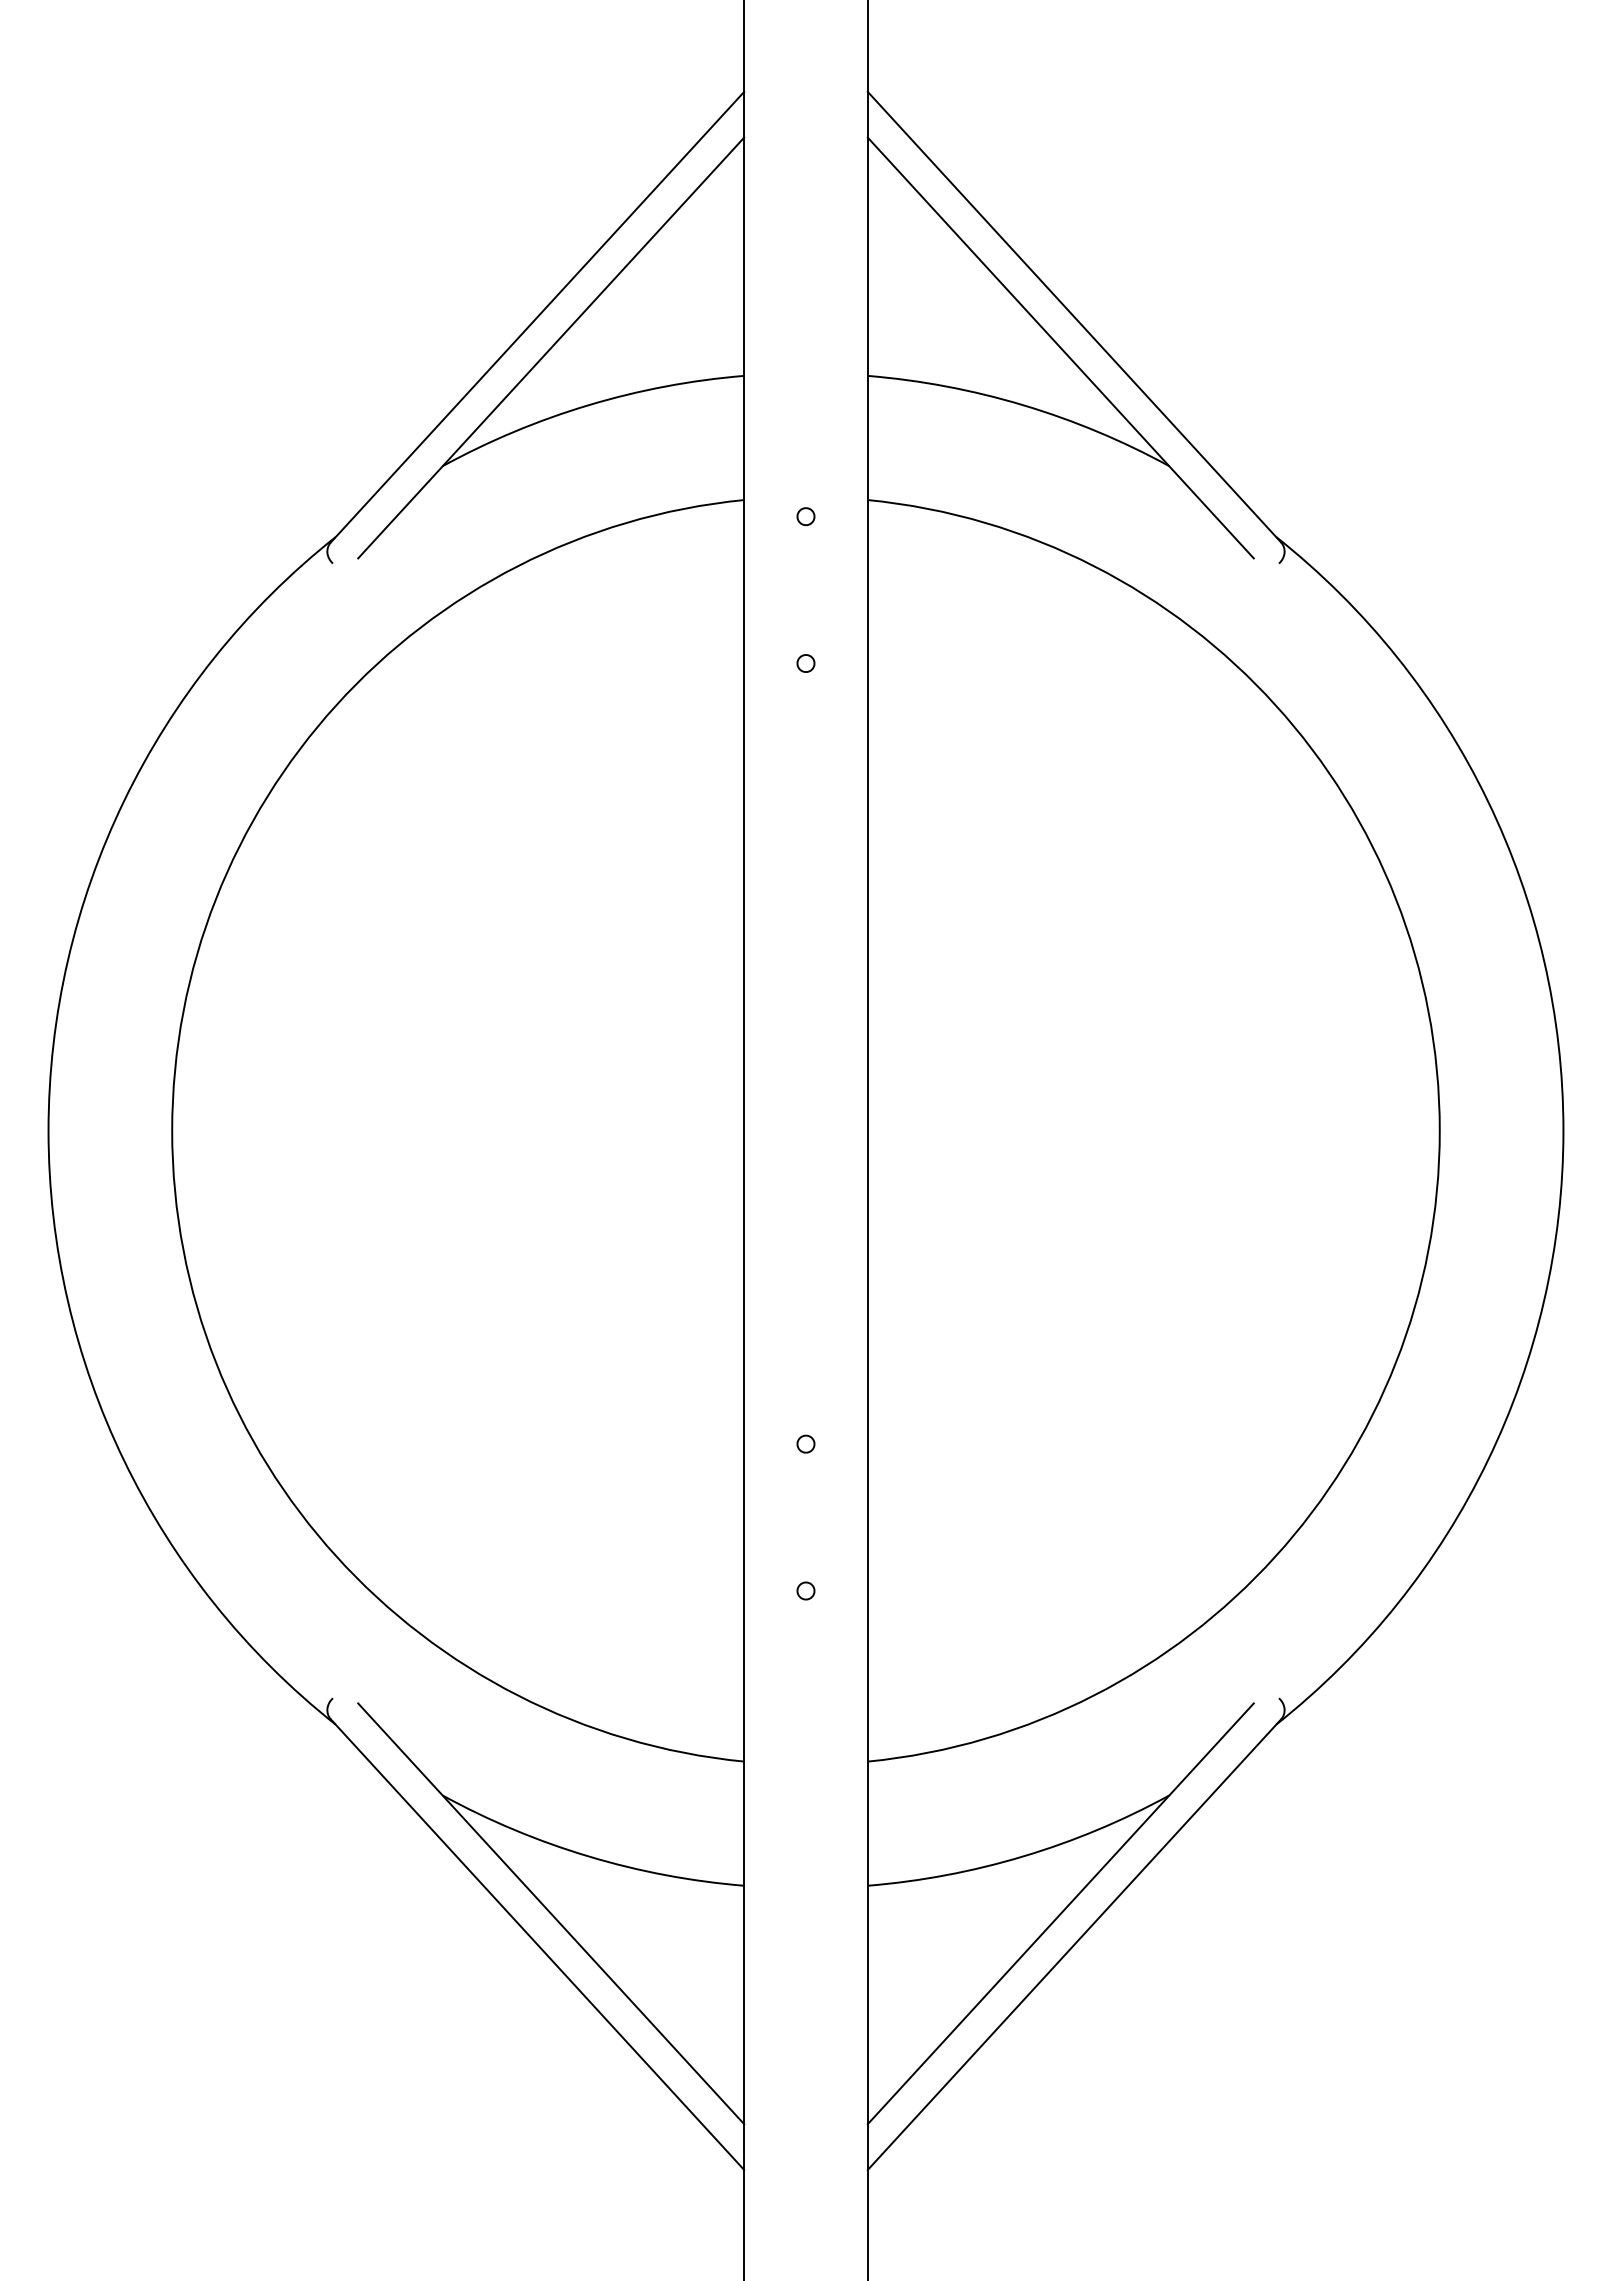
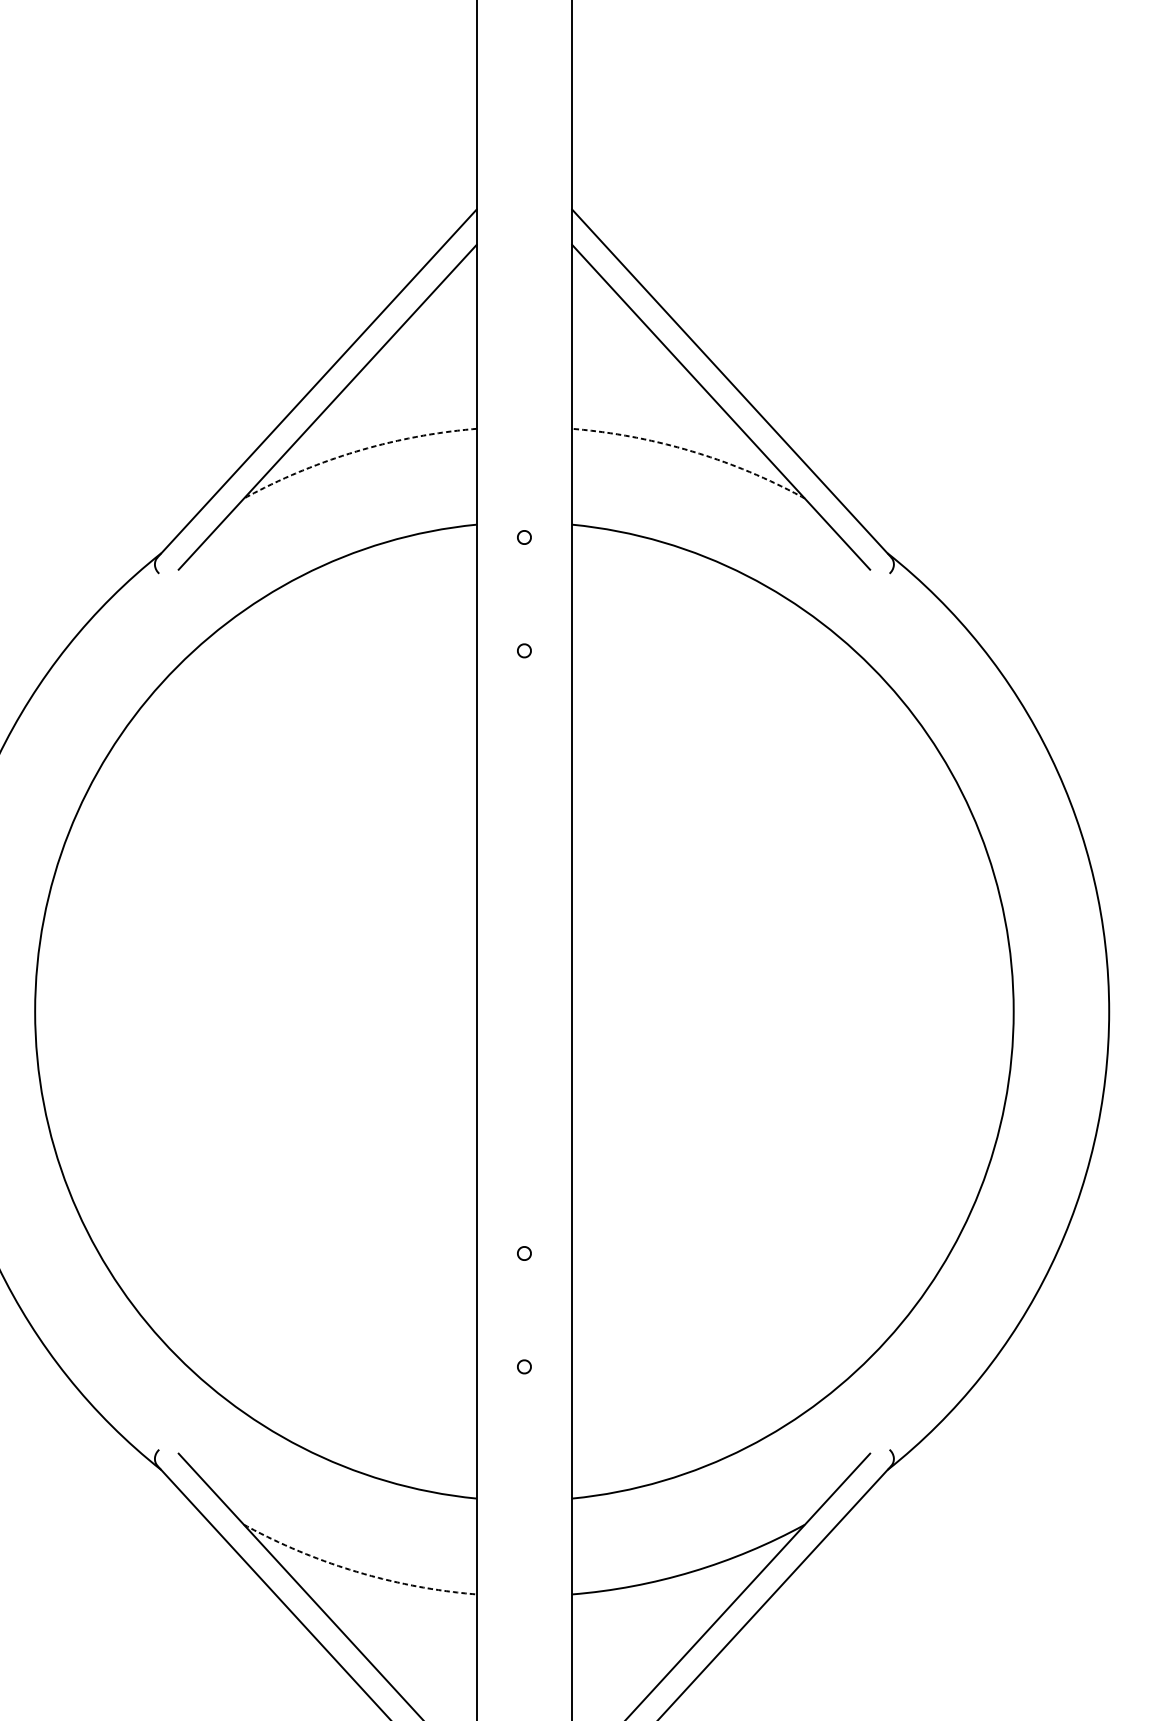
arc: (588, 405) -> (356, 451), solid -> dashed
arc: (1023, 405) -> (692, 451), solid -> dashed
arc: (588, 1856) -> (356, 1571), solid -> dashed

